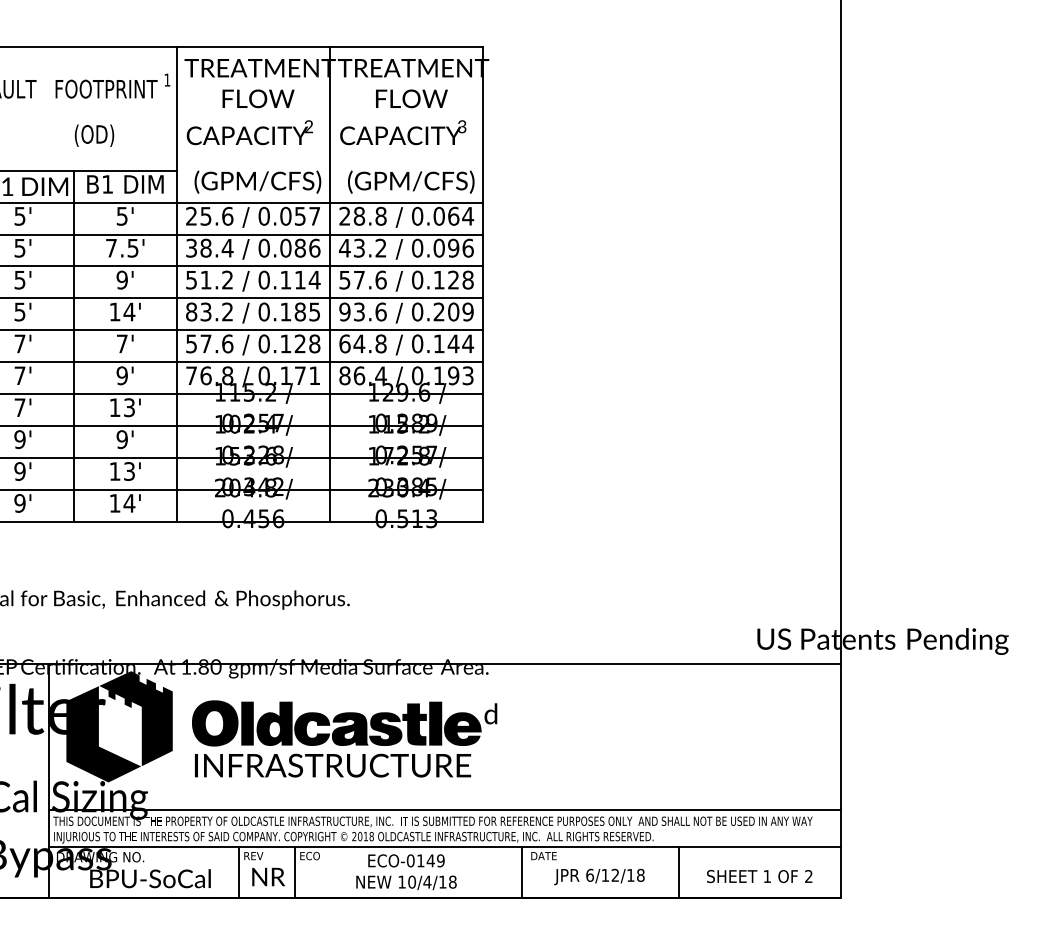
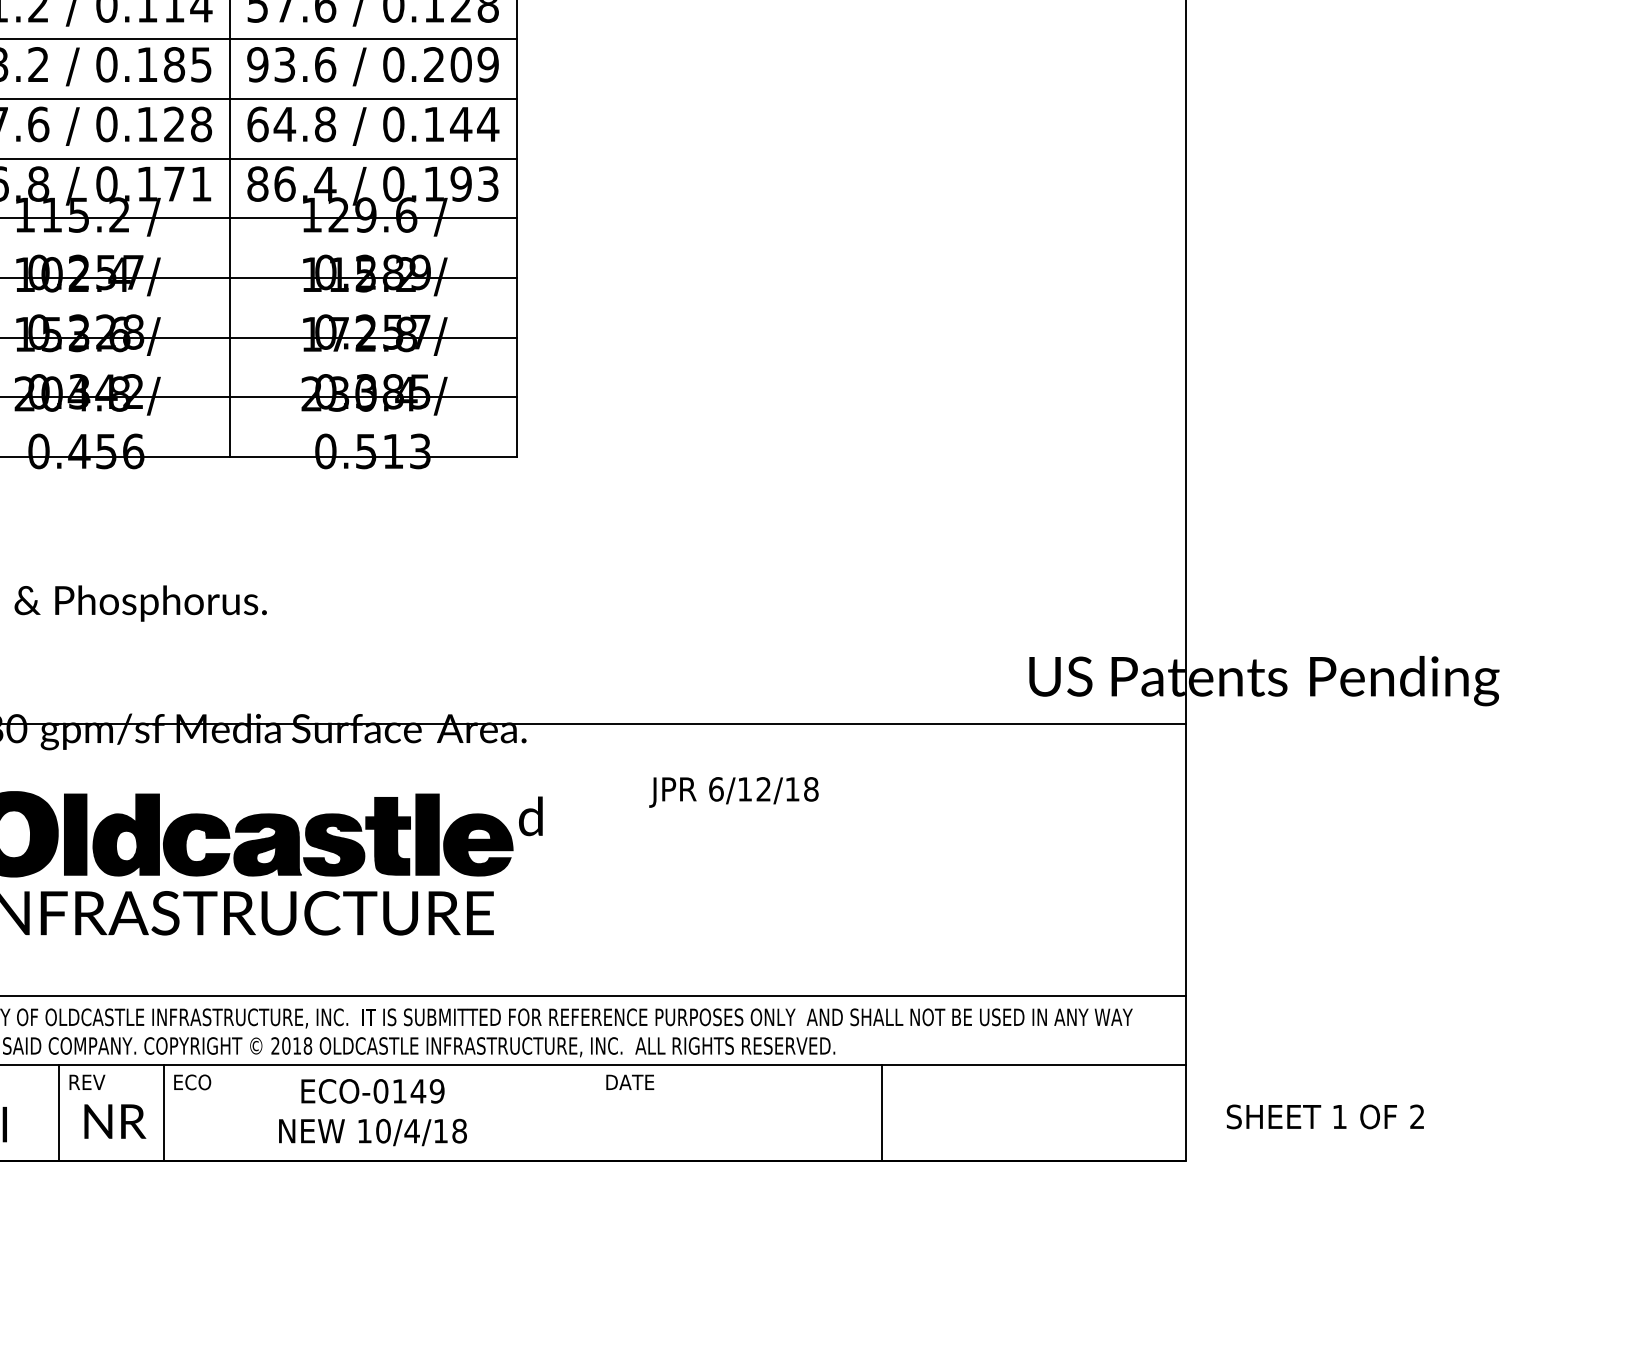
line: (522, 872) -> (589, 1113), removed
text: (599, 876) -> (733, 791), moved
text: (759, 876) -> (1325, 1116), moved

